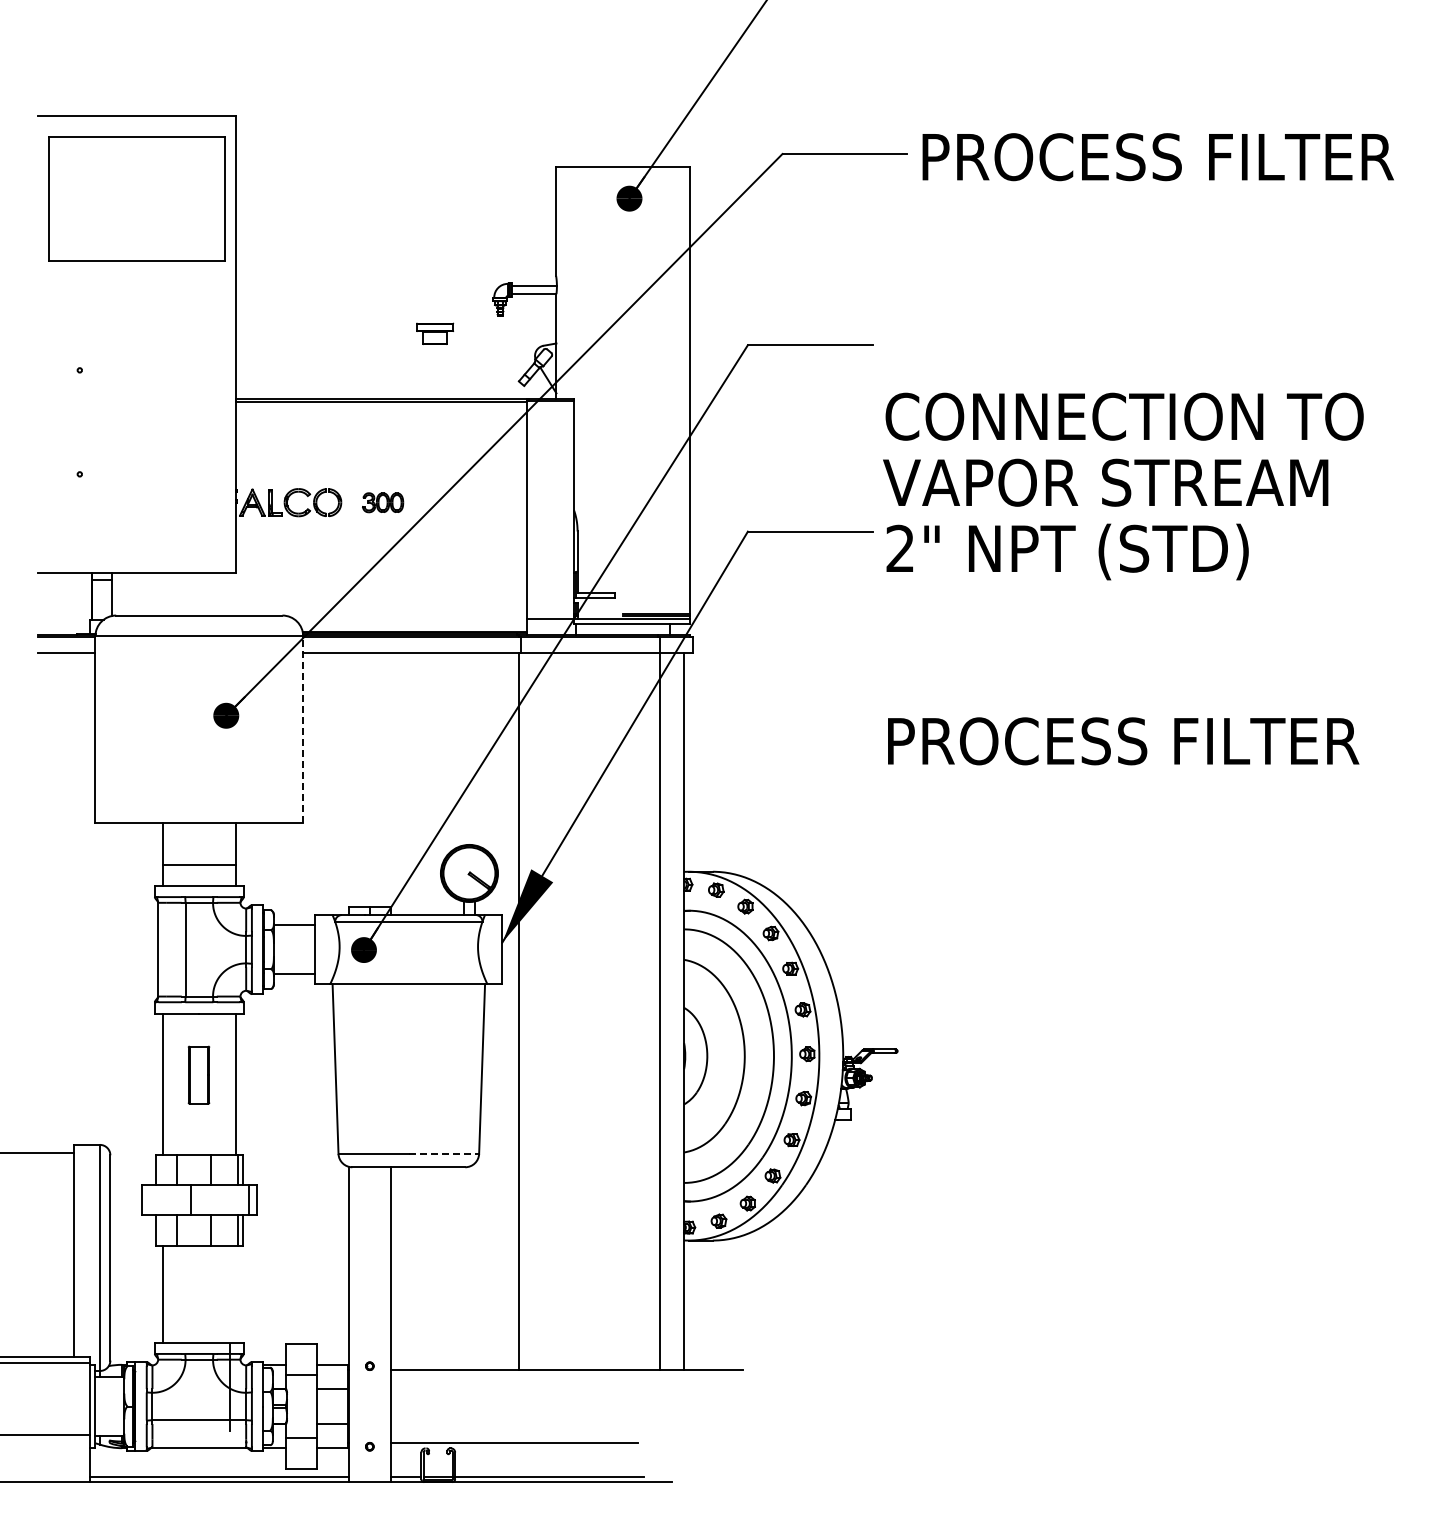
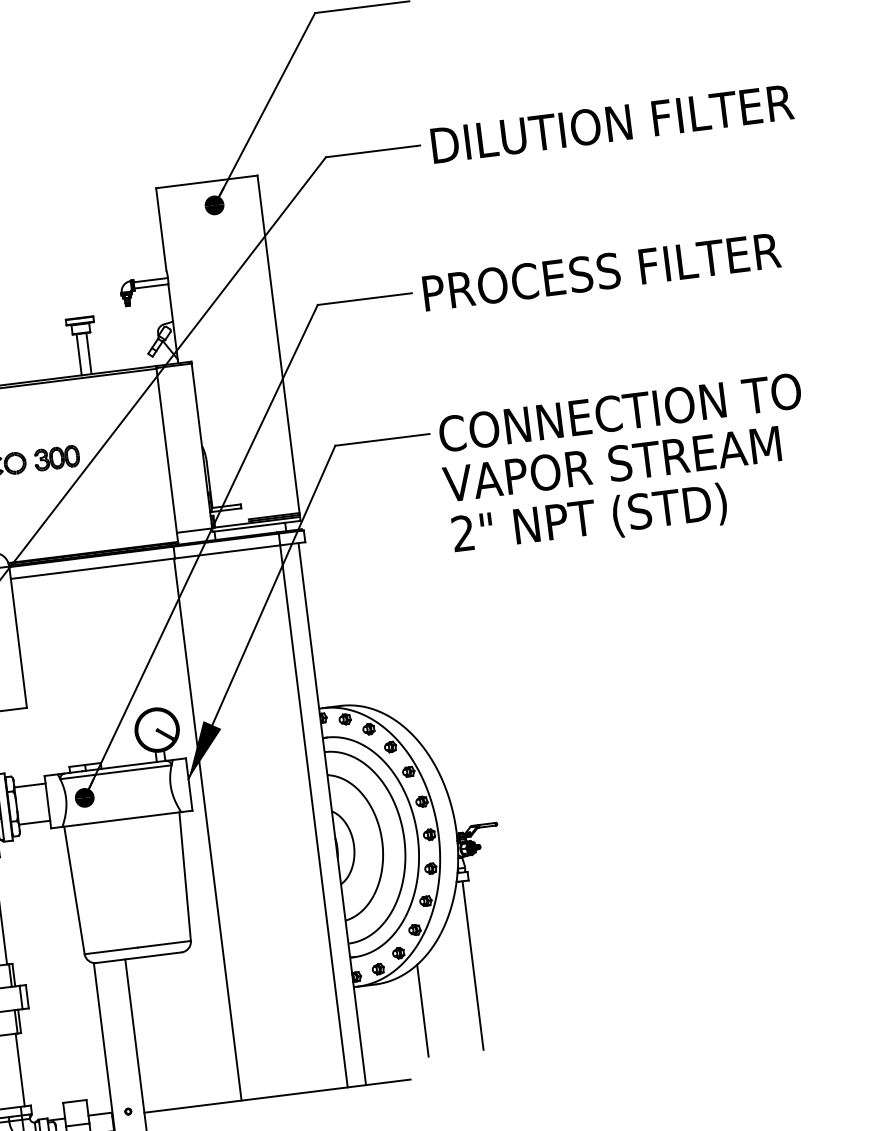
text: (1164, 157) -> (614, 123), PROCESS FILTER -> DILUTION FILTER
line: (428, 371) -> (79, 354), added
line: (441, 371) -> (88, 353), added
text: (1123, 486) -> (625, 465), moved
part: (382, 502) -> (56, 458), size x1.43
line: (303, 729) -> (18, 636), dashed -> solid
text: (1123, 741) -> (601, 272), moved
line: (444, 1153) -> (164, 943), dashed -> solid
line: (843, 1231) -> (473, 965), added
line: (770, 1282) -> (423, 1010), added
line: (235, 1294) -> (20, 1070), added

